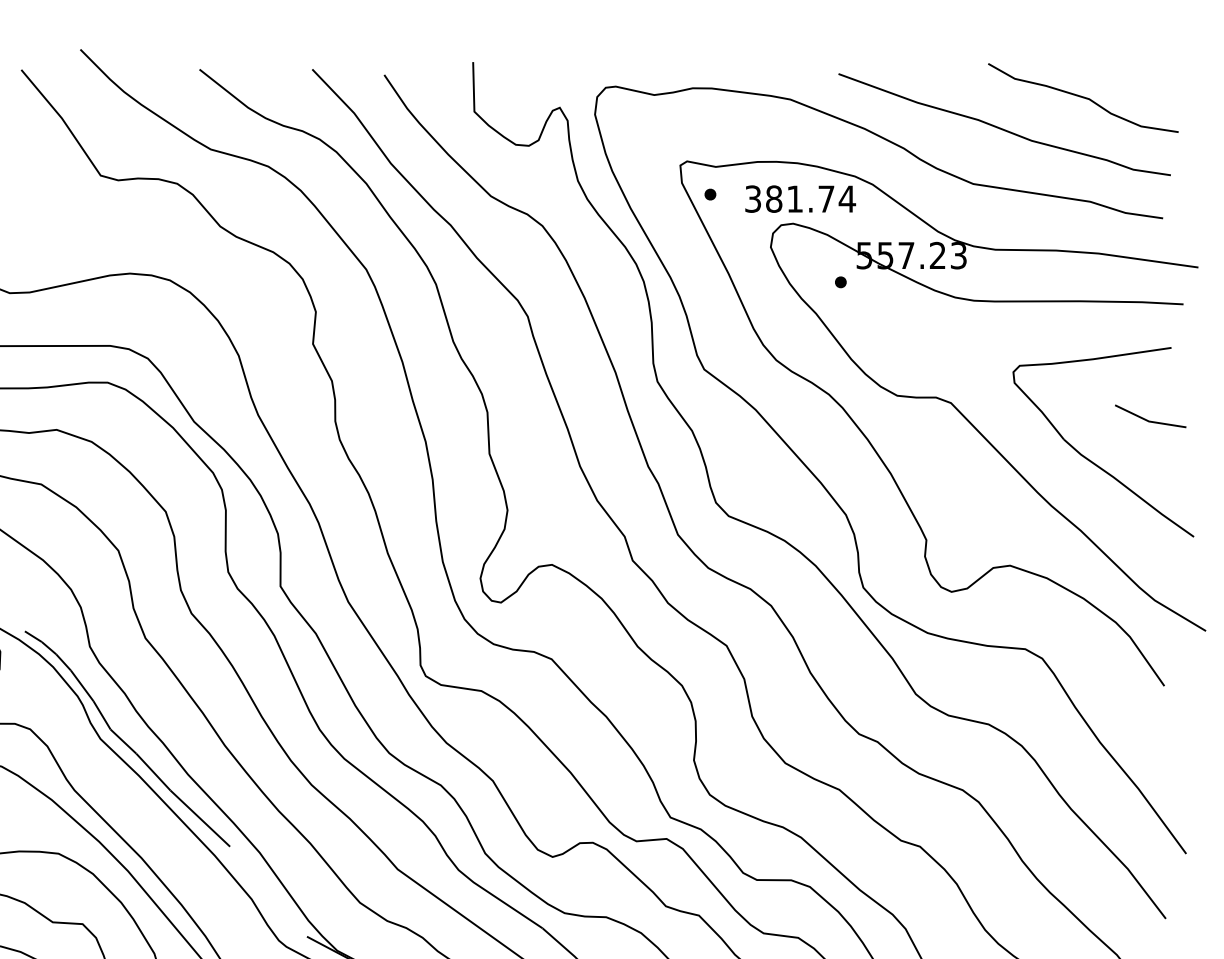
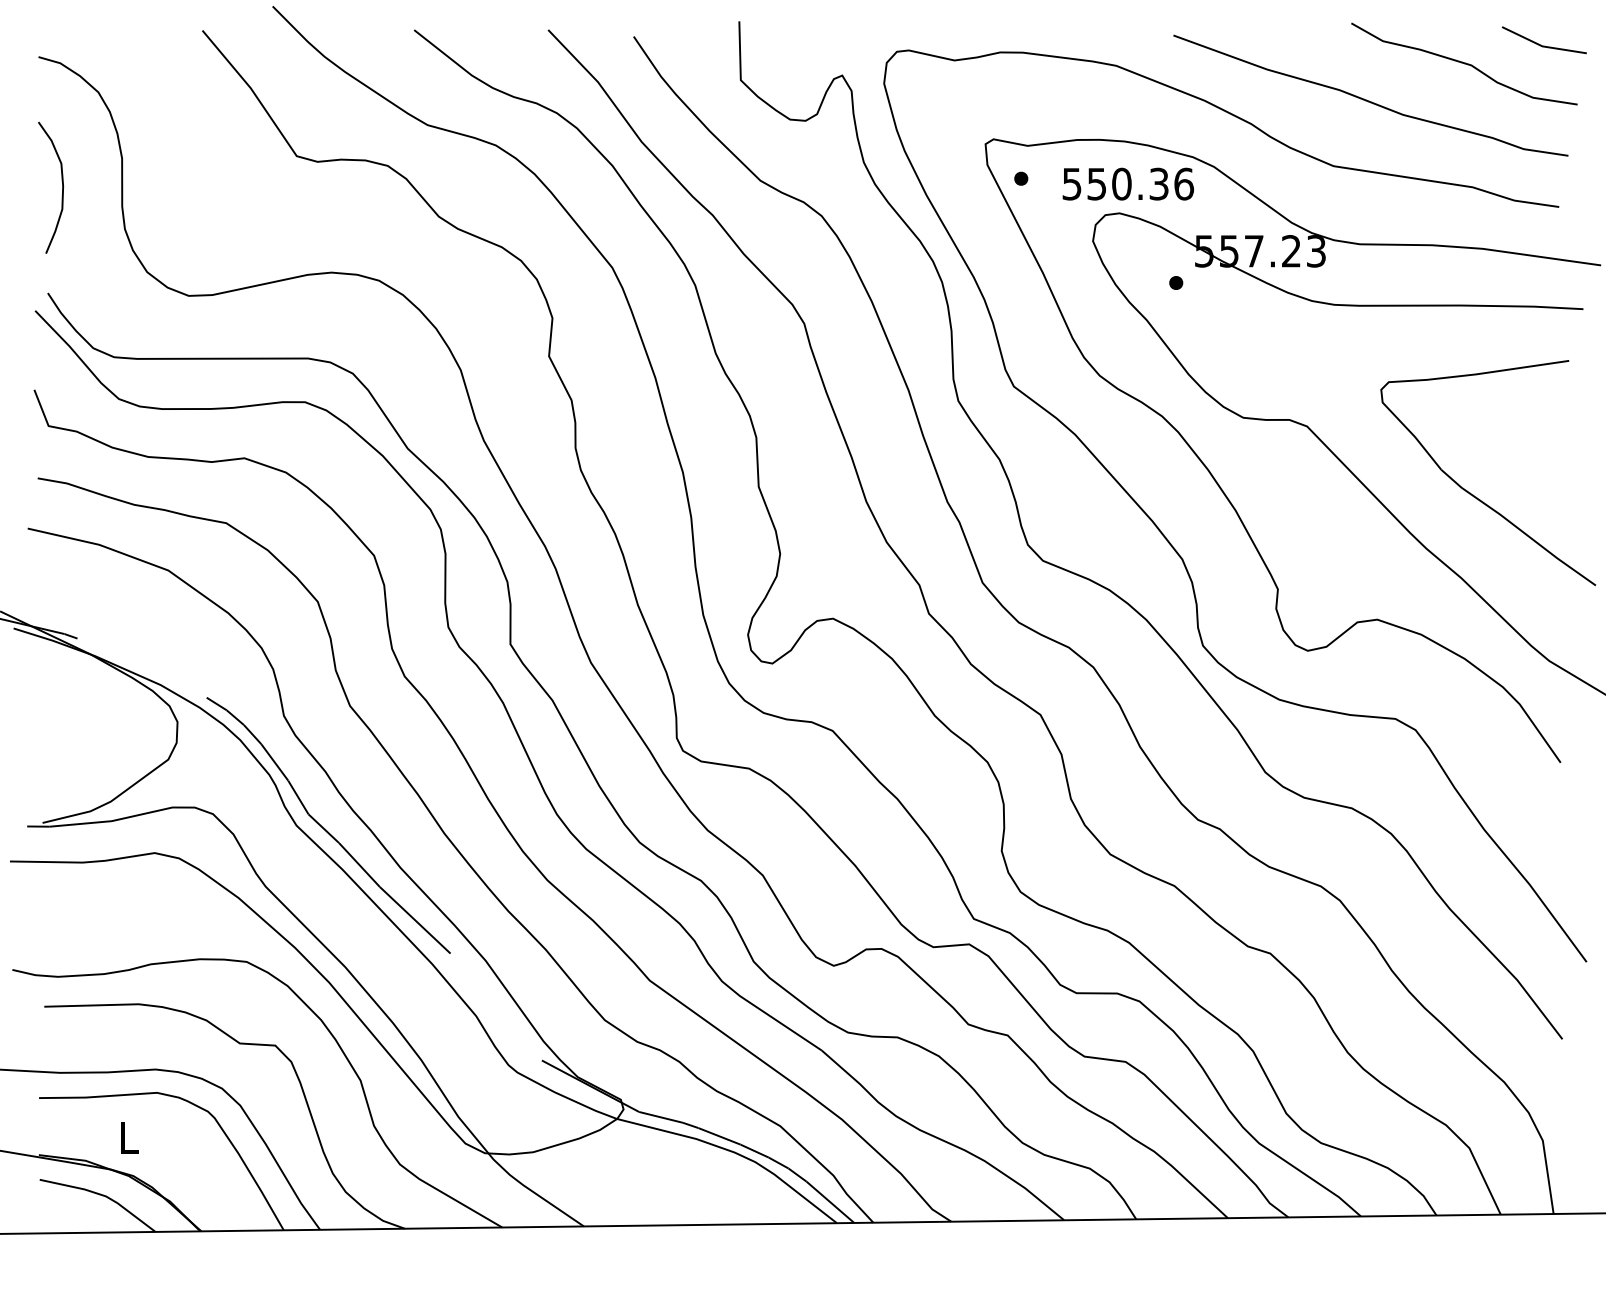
text: (800, 198) -> (1128, 183), 381.74 -> 550.36
line: (1148, 419) -> (1541, 44), moved

